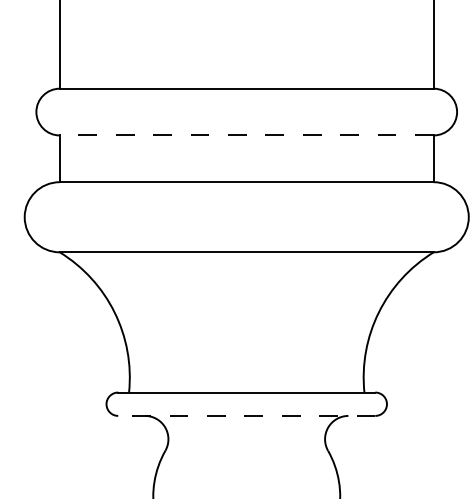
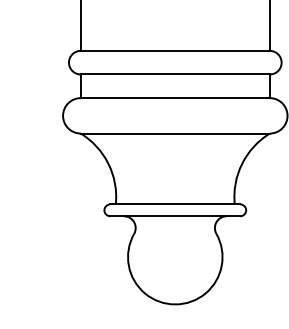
line: (247, 135) -> (175, 74), dashed -> solid
line: (247, 416) -> (175, 216), dashed -> solid

